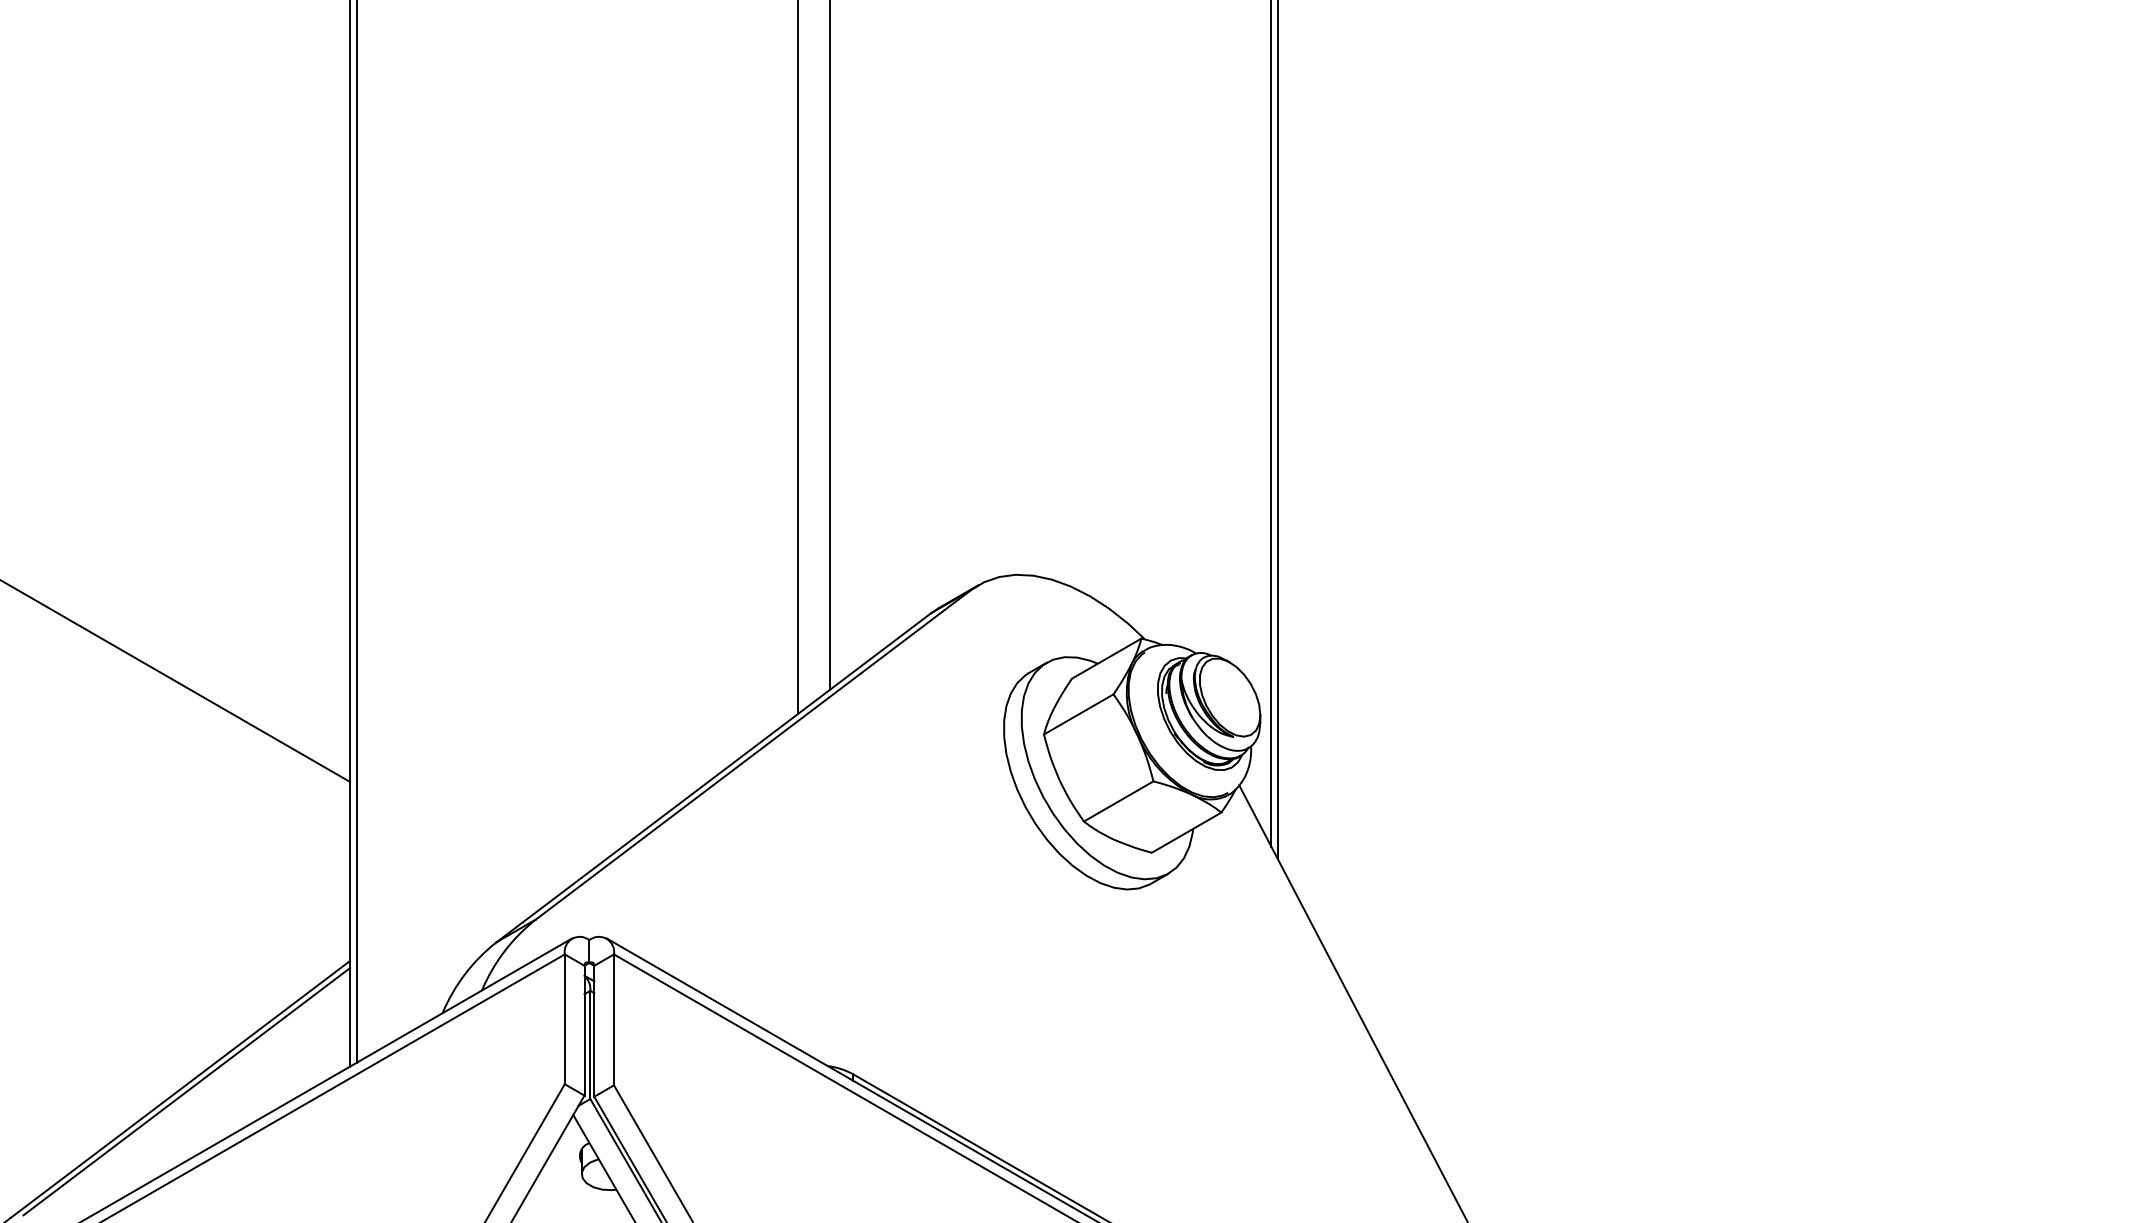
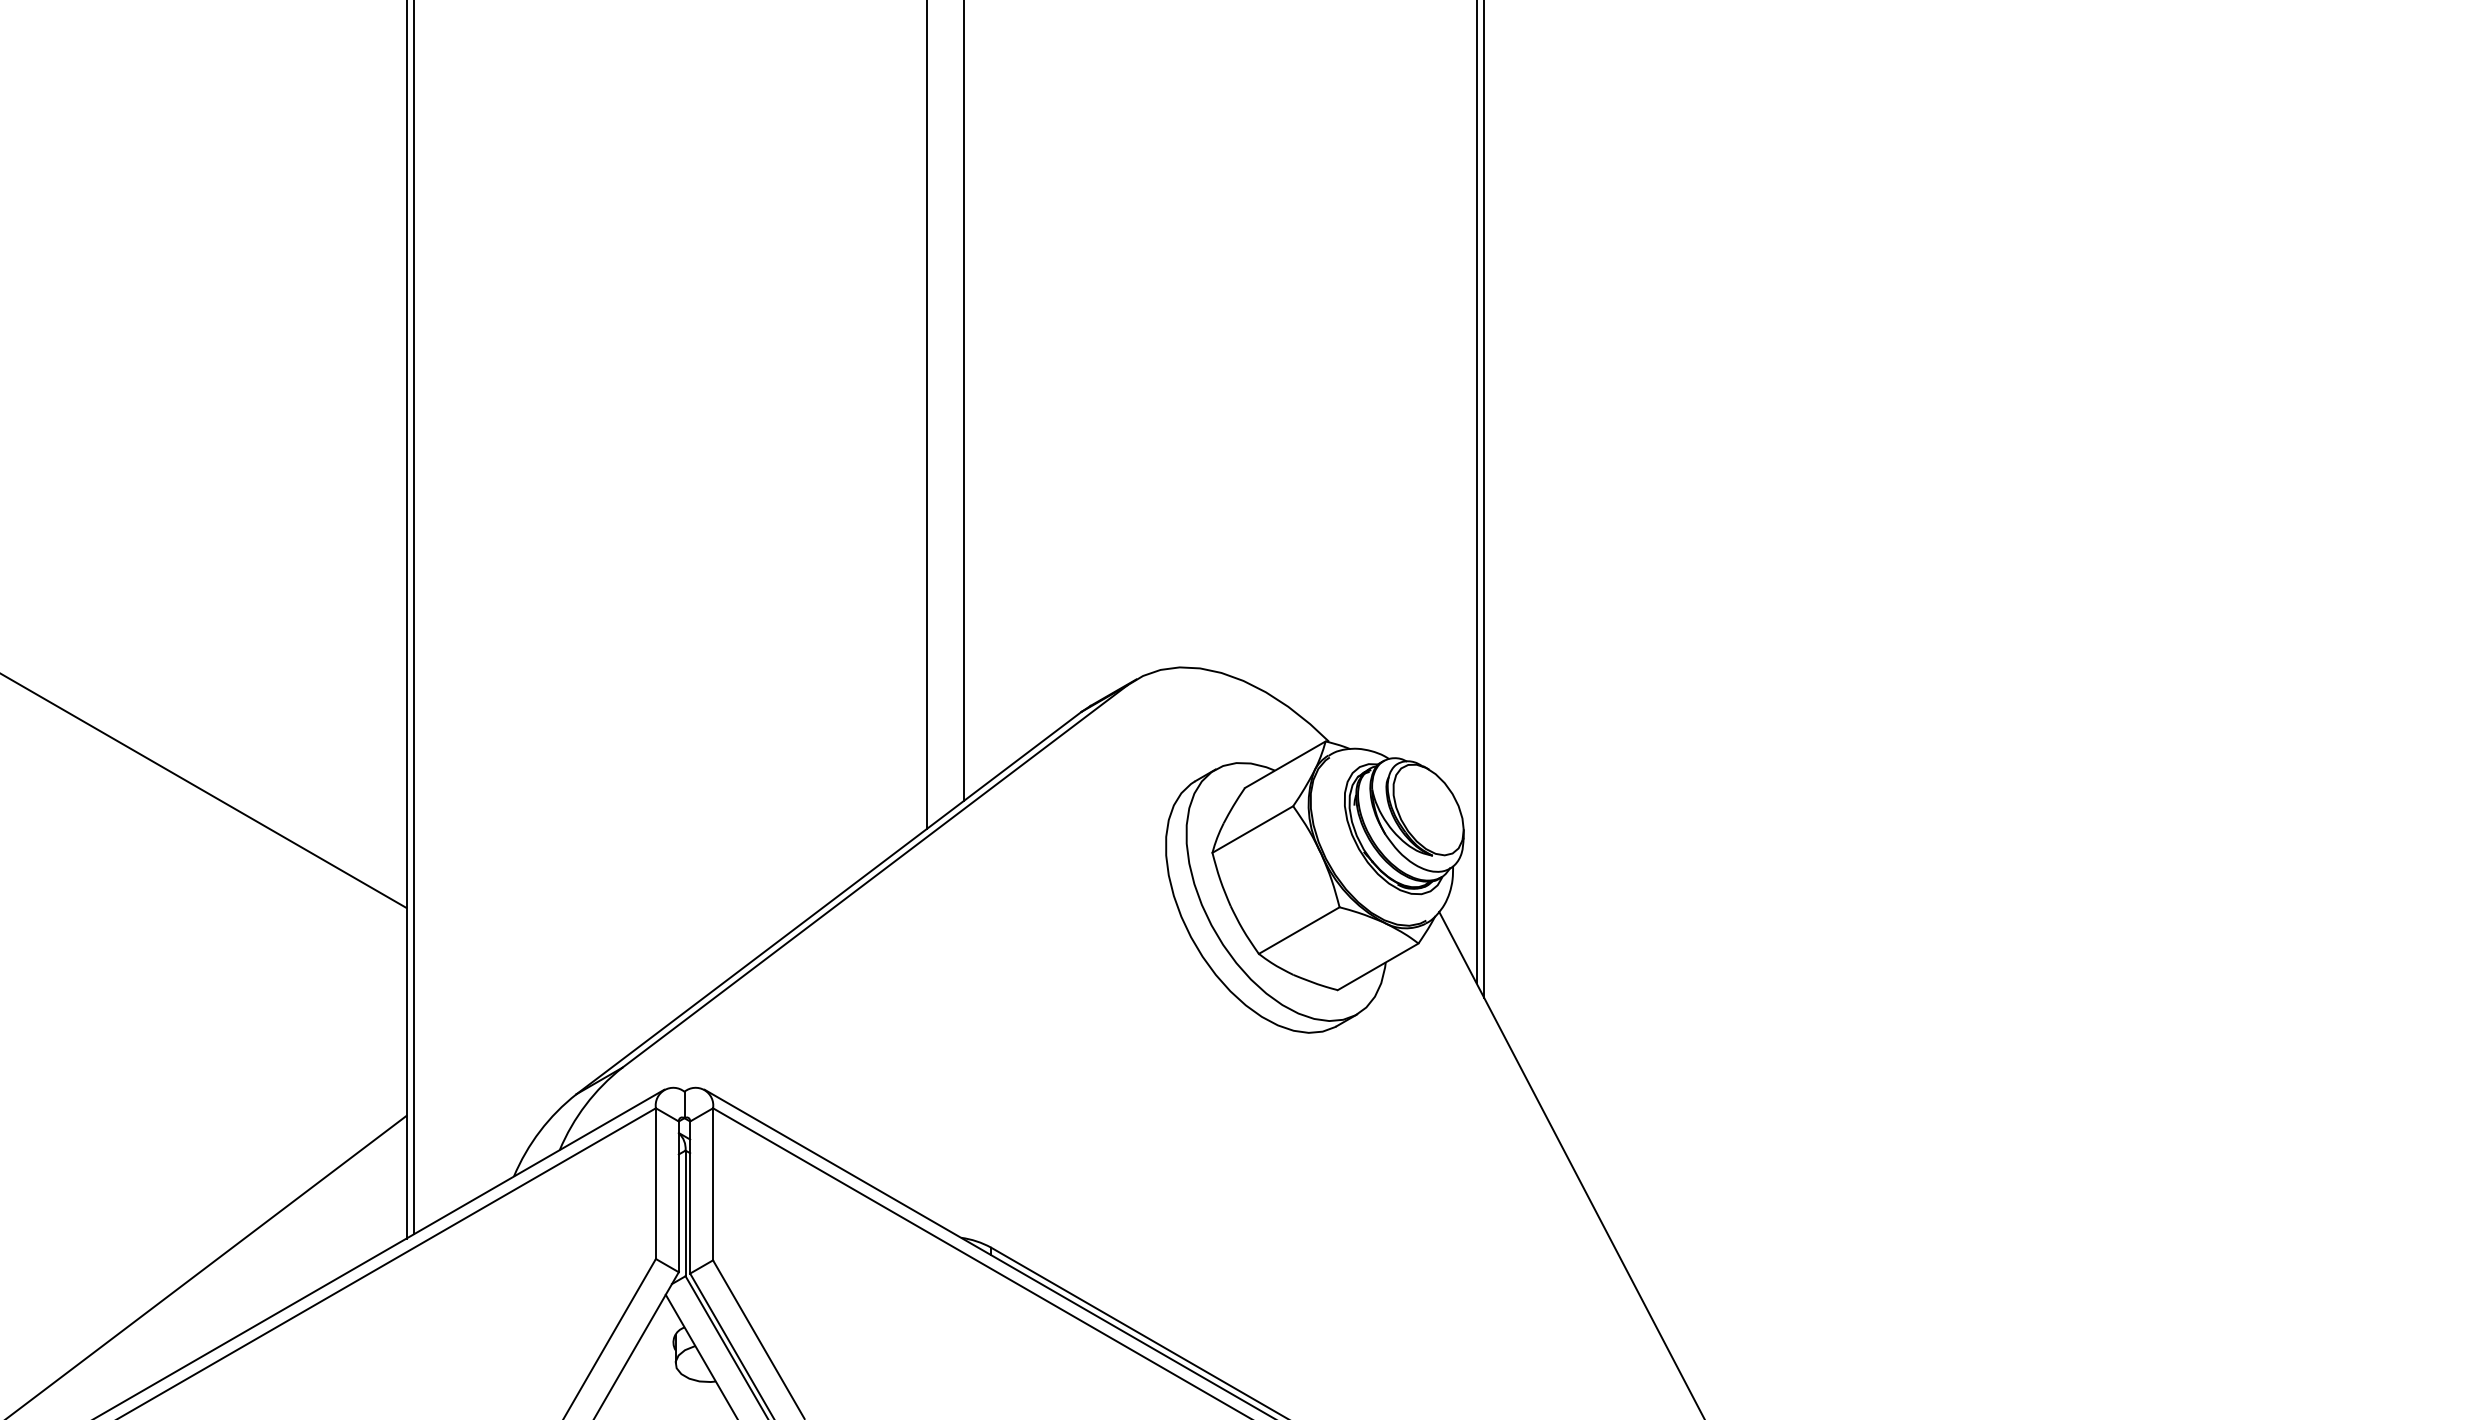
line: (186, 1091) -> (216, 1267), removed

